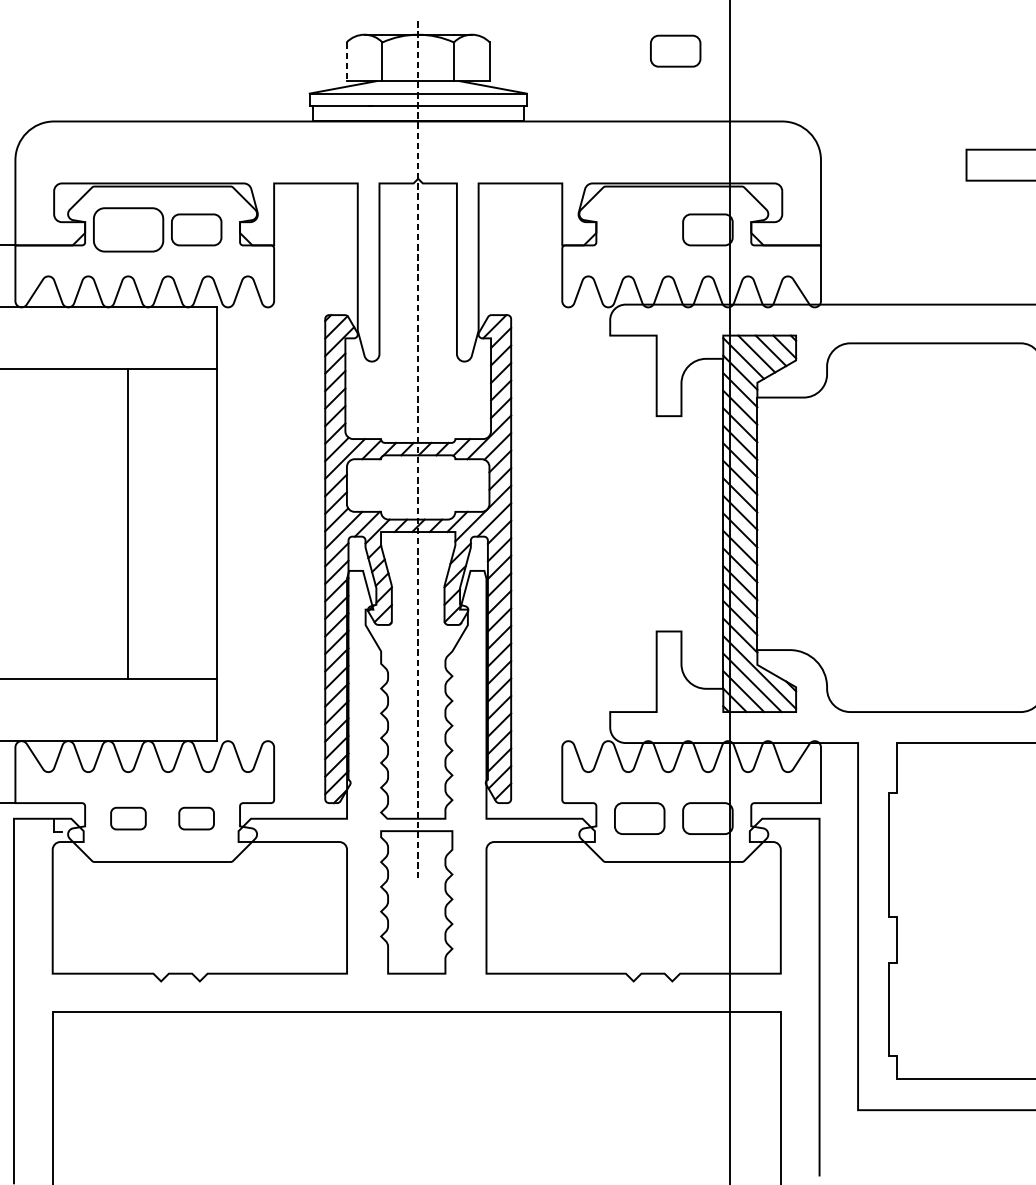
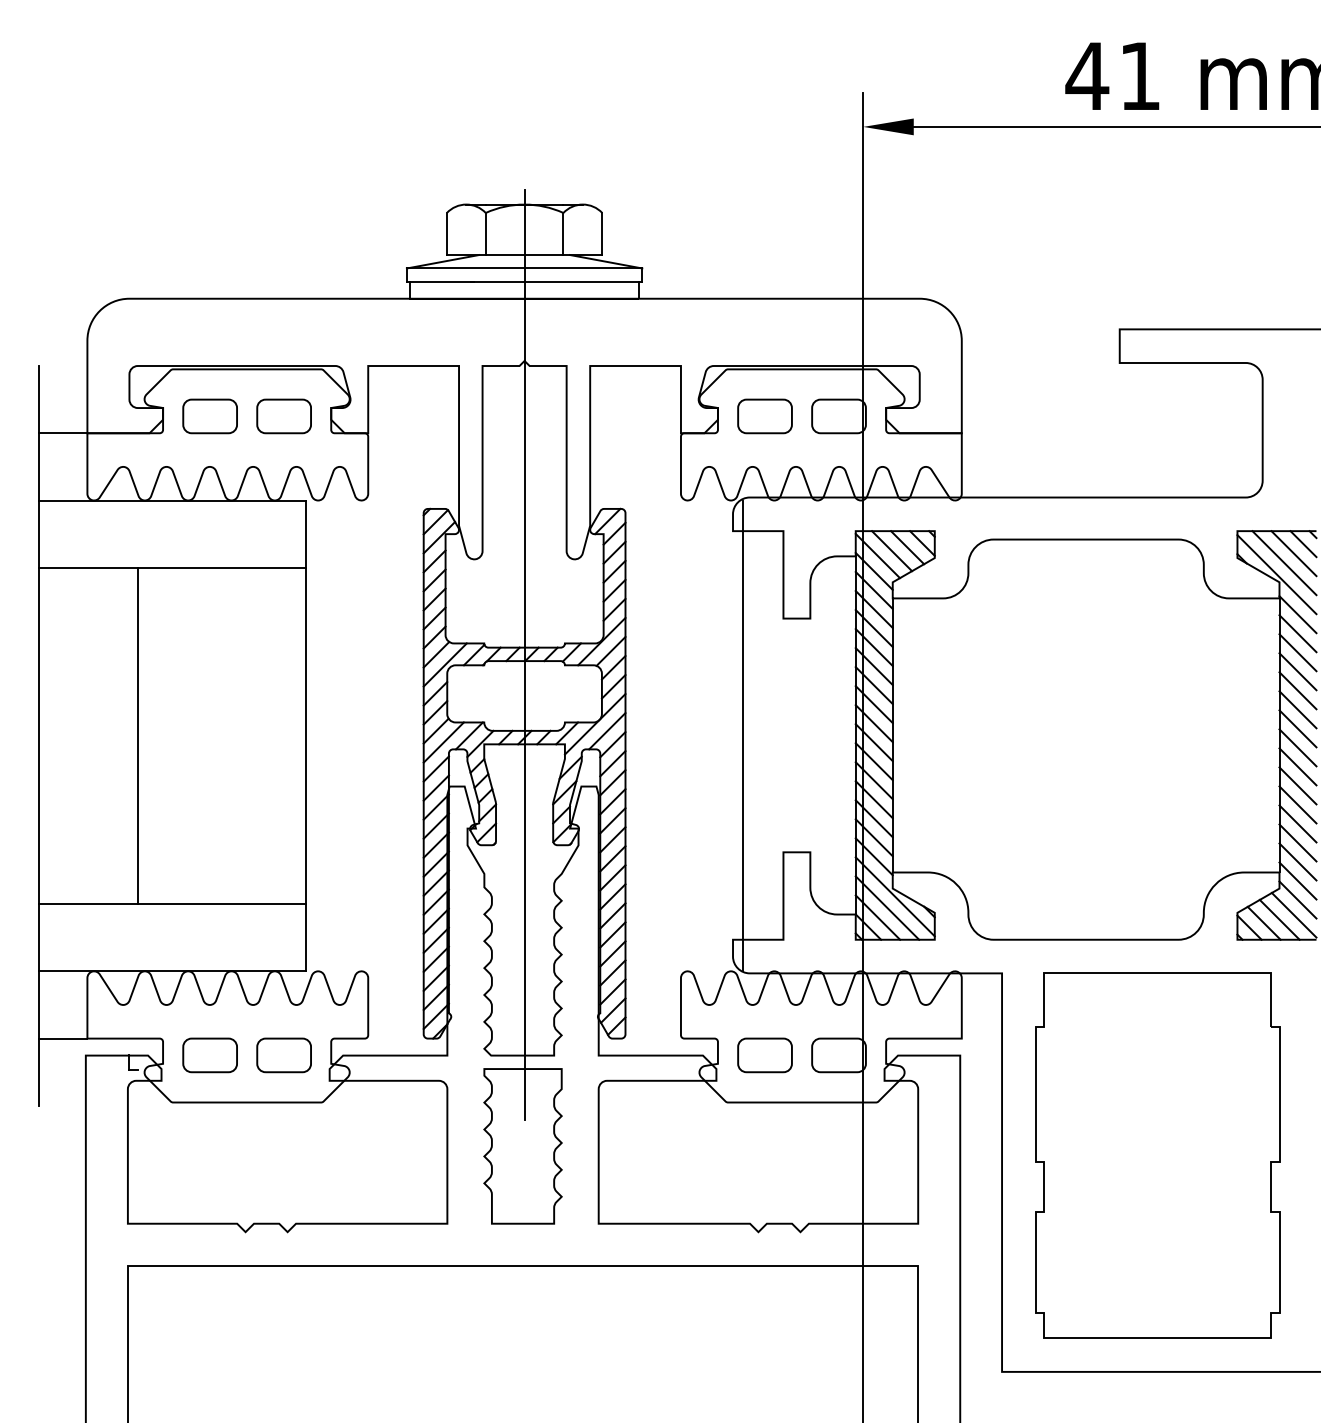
part: (675, 51) -> (764, 416), moved
line: (346, 62) -> (446, 234), dashed -> solid
part: (127, 229) -> (209, 416), size x0.71
line: (418, 450) -> (524, 655), dashed -> solid
line: (127, 523) -> (137, 735), moved
line: (619, 523) -> (743, 735), added
part: (127, 818) -> (209, 1055), size x1.43
part: (196, 818) -> (283, 1055), size x1.43

